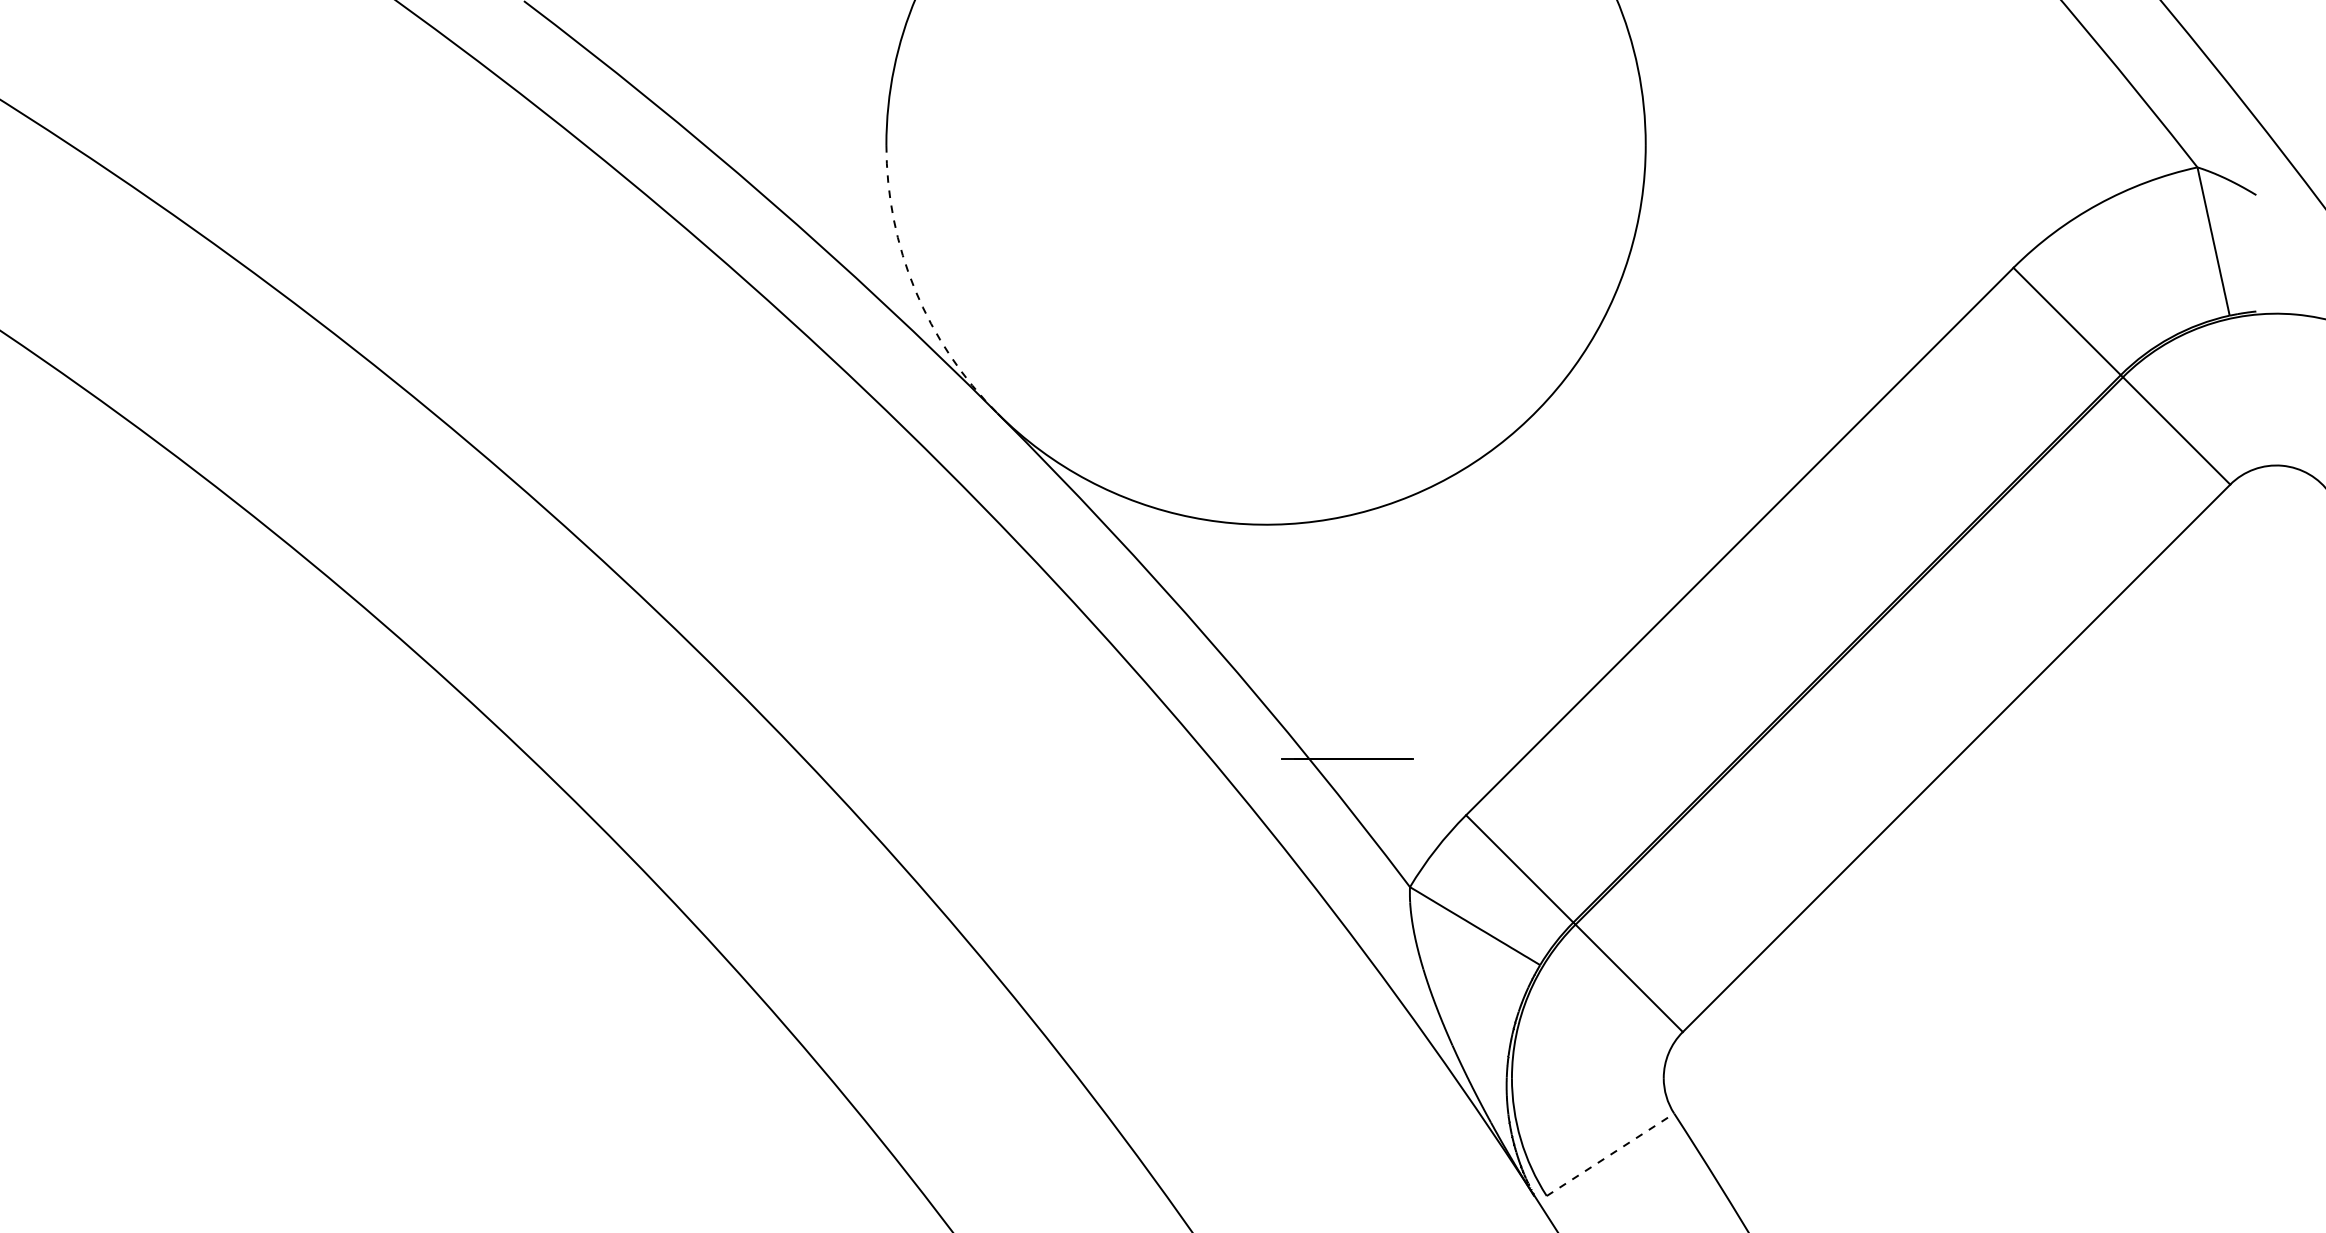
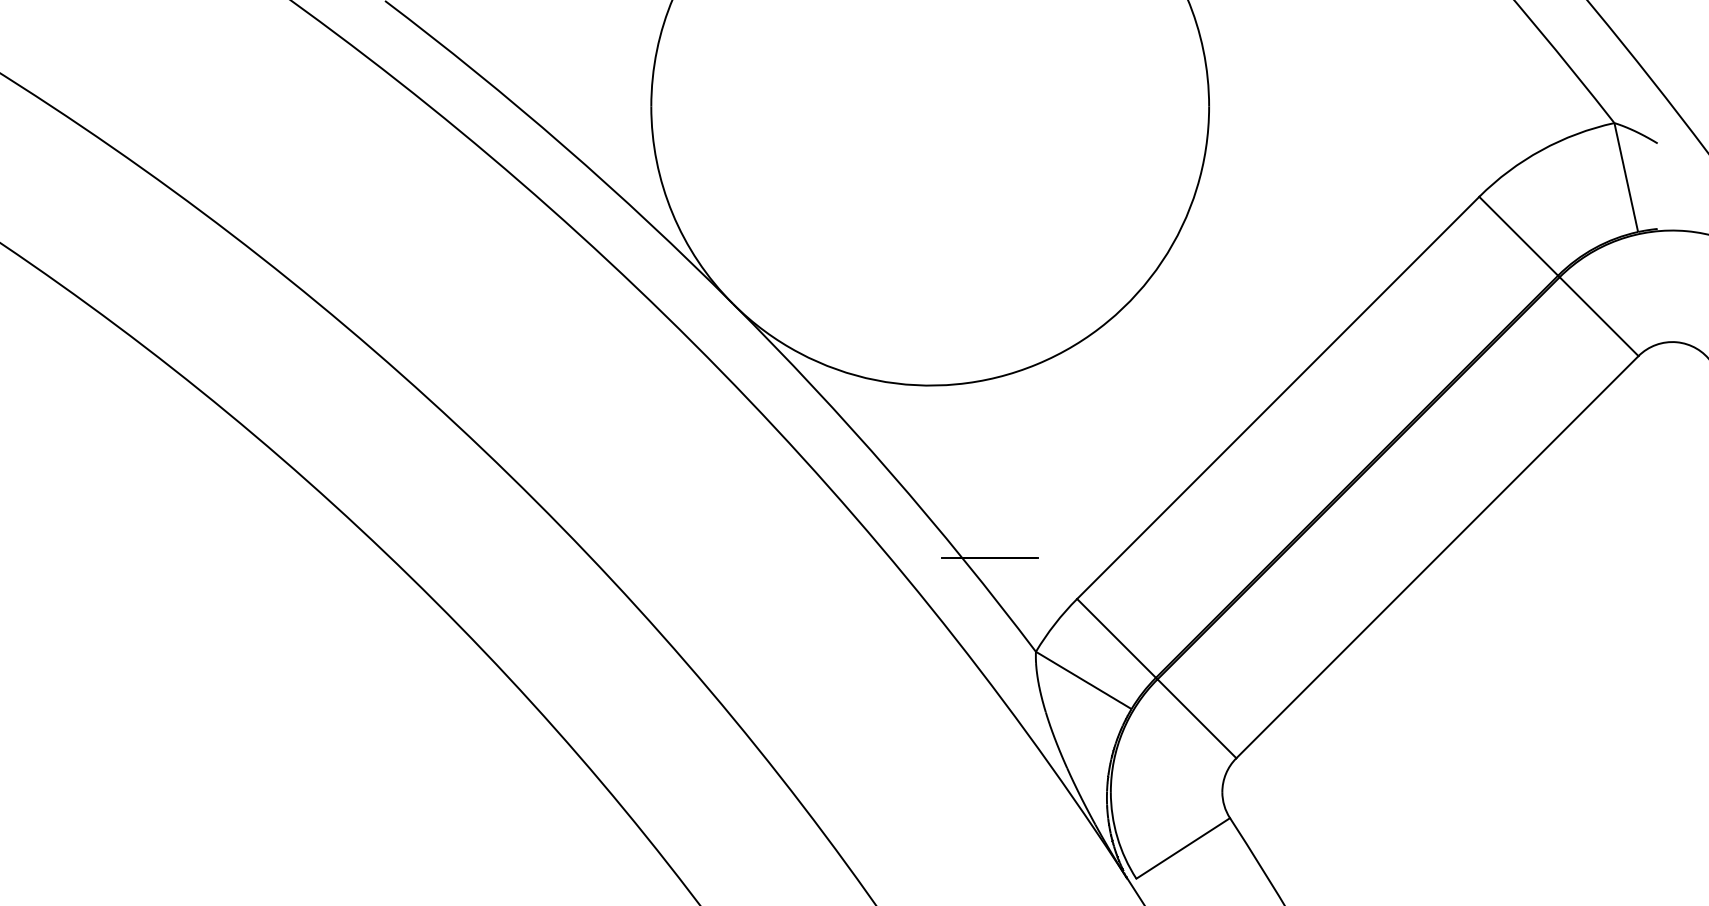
arc: (915, 290) -> (672, 213), dashed -> solid
line: (1610, 1154) -> (1183, 848), dashed -> solid

